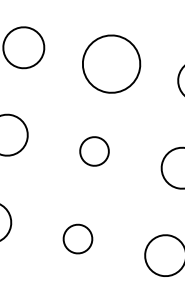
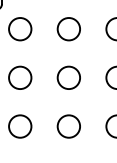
circle: (110, 64) -> (68, 29), size x0.71
circle: (94, 150) -> (68, 77), size x1.43
circle: (77, 238) -> (68, 126), size x1.43

